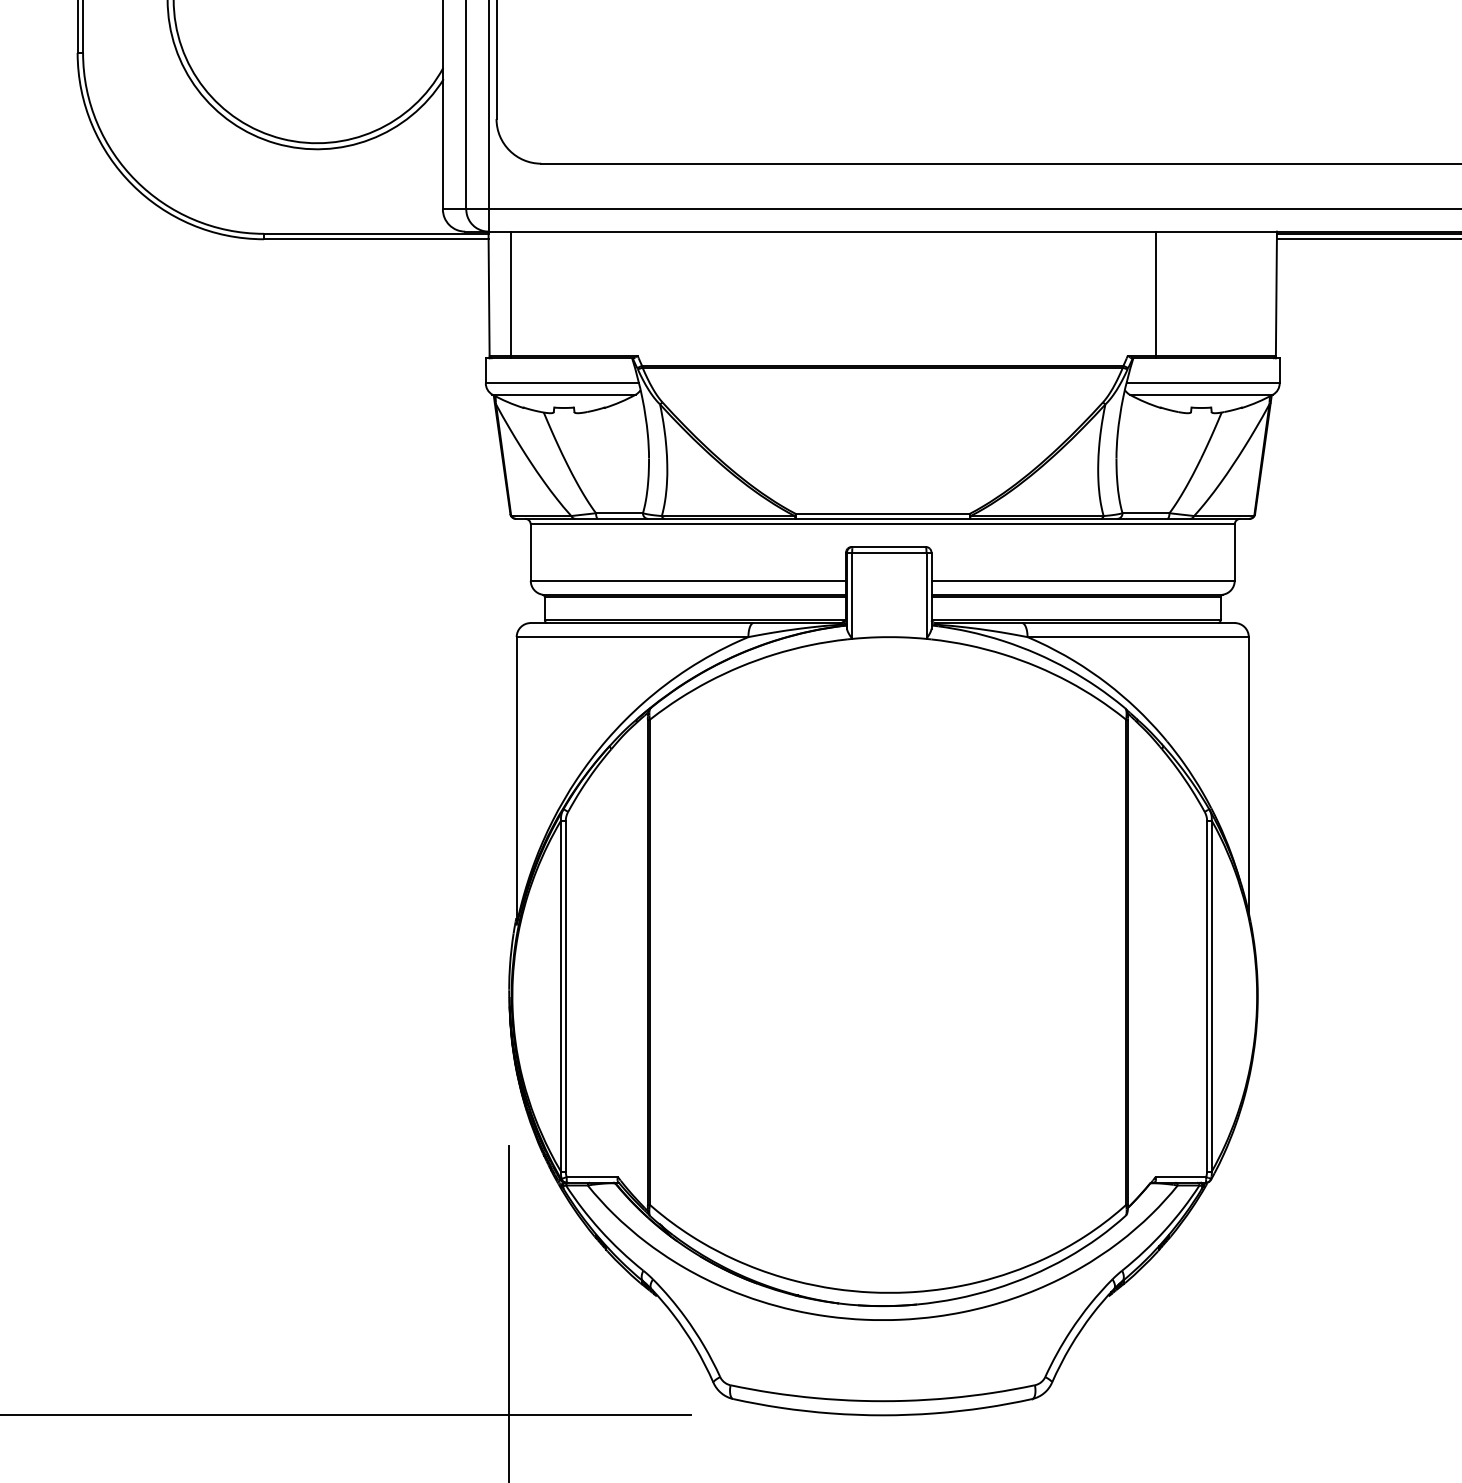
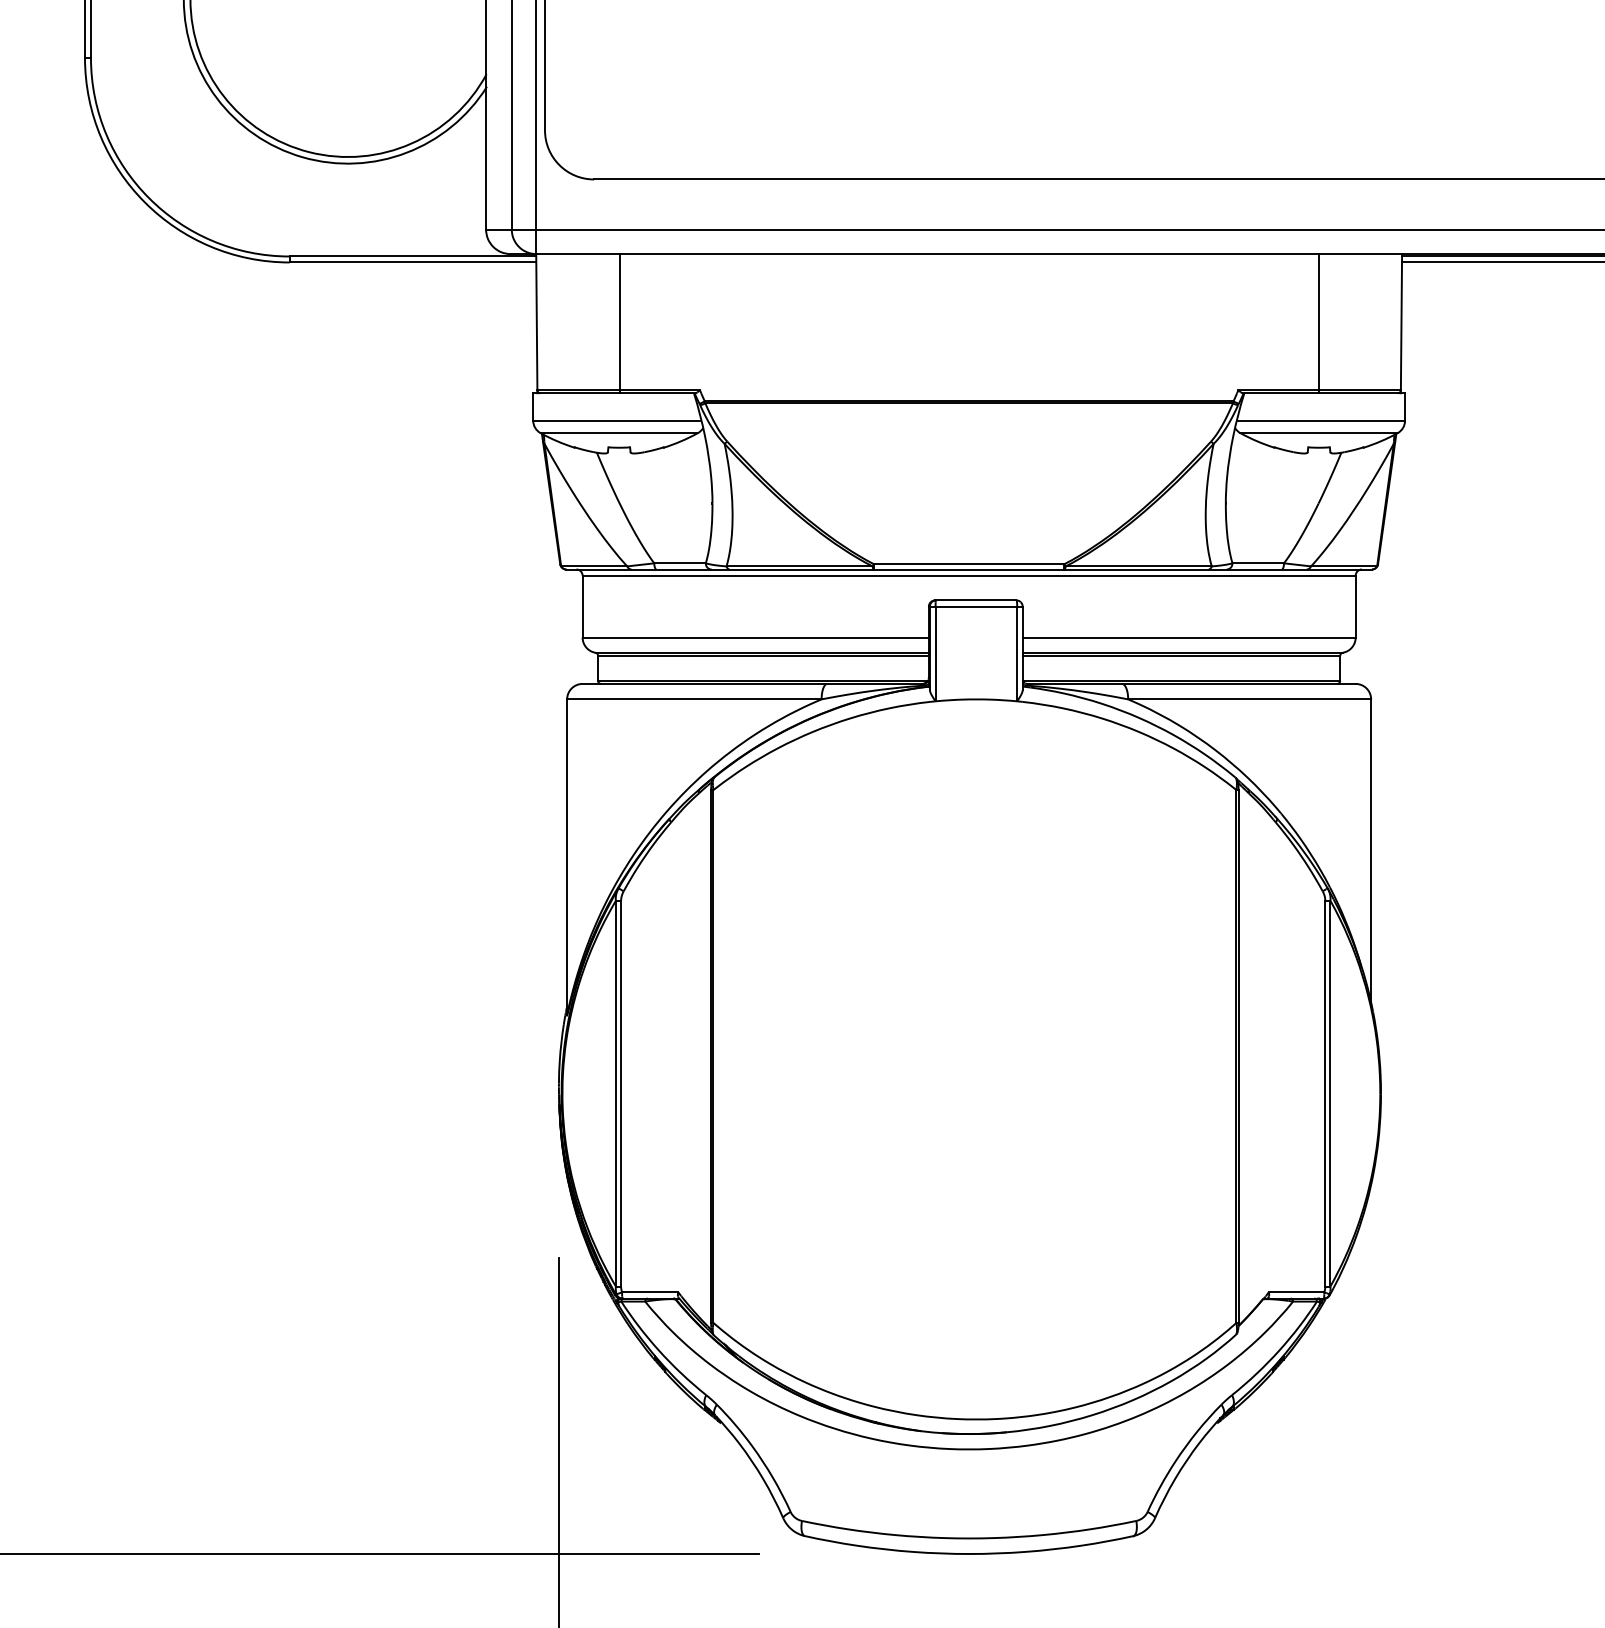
line: (510, 294) -> (619, 323), moved
line: (1156, 294) -> (1318, 323), moved

